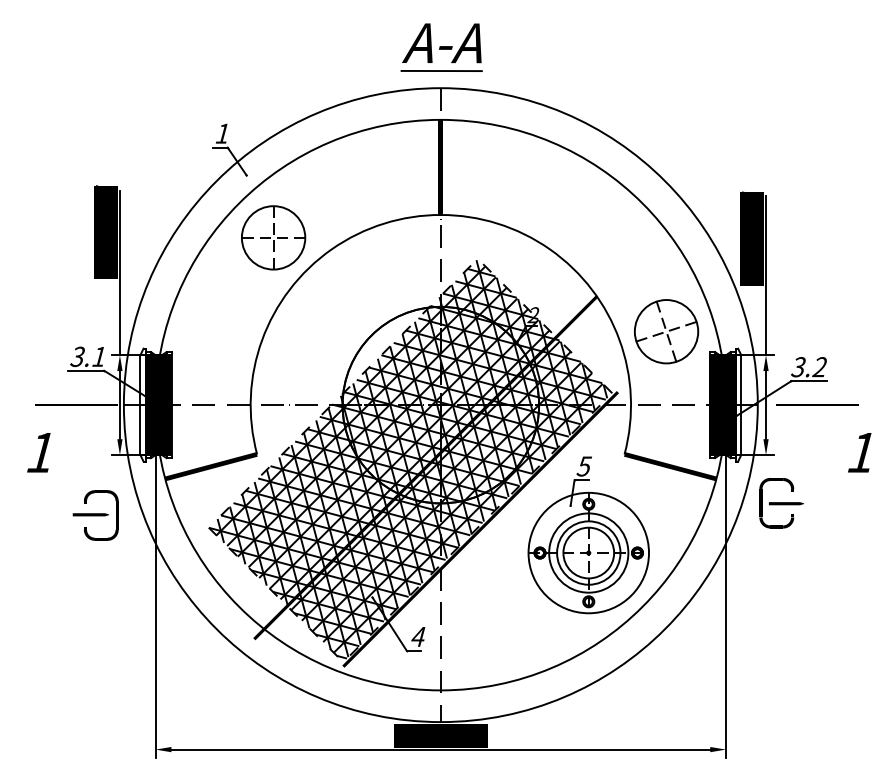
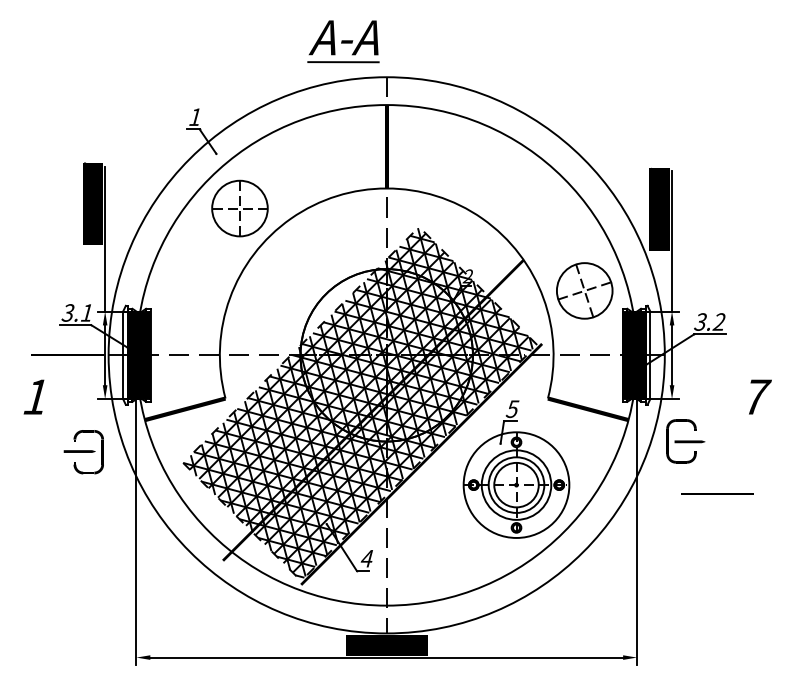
part: (441, 47) -> (343, 41), moved
line: (817, 404) -> (717, 493), moved
text: (863, 452) -> (757, 396), 1 -> 7

